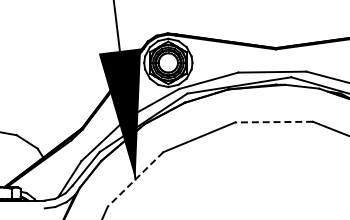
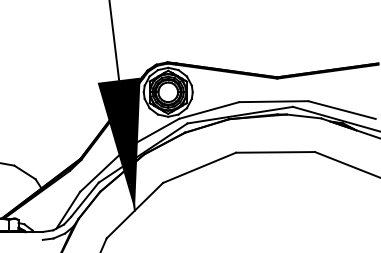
line: (274, 122) -> (275, 152), dashed -> solid
line: (135, 179) -> (134, 210), dashed -> solid

